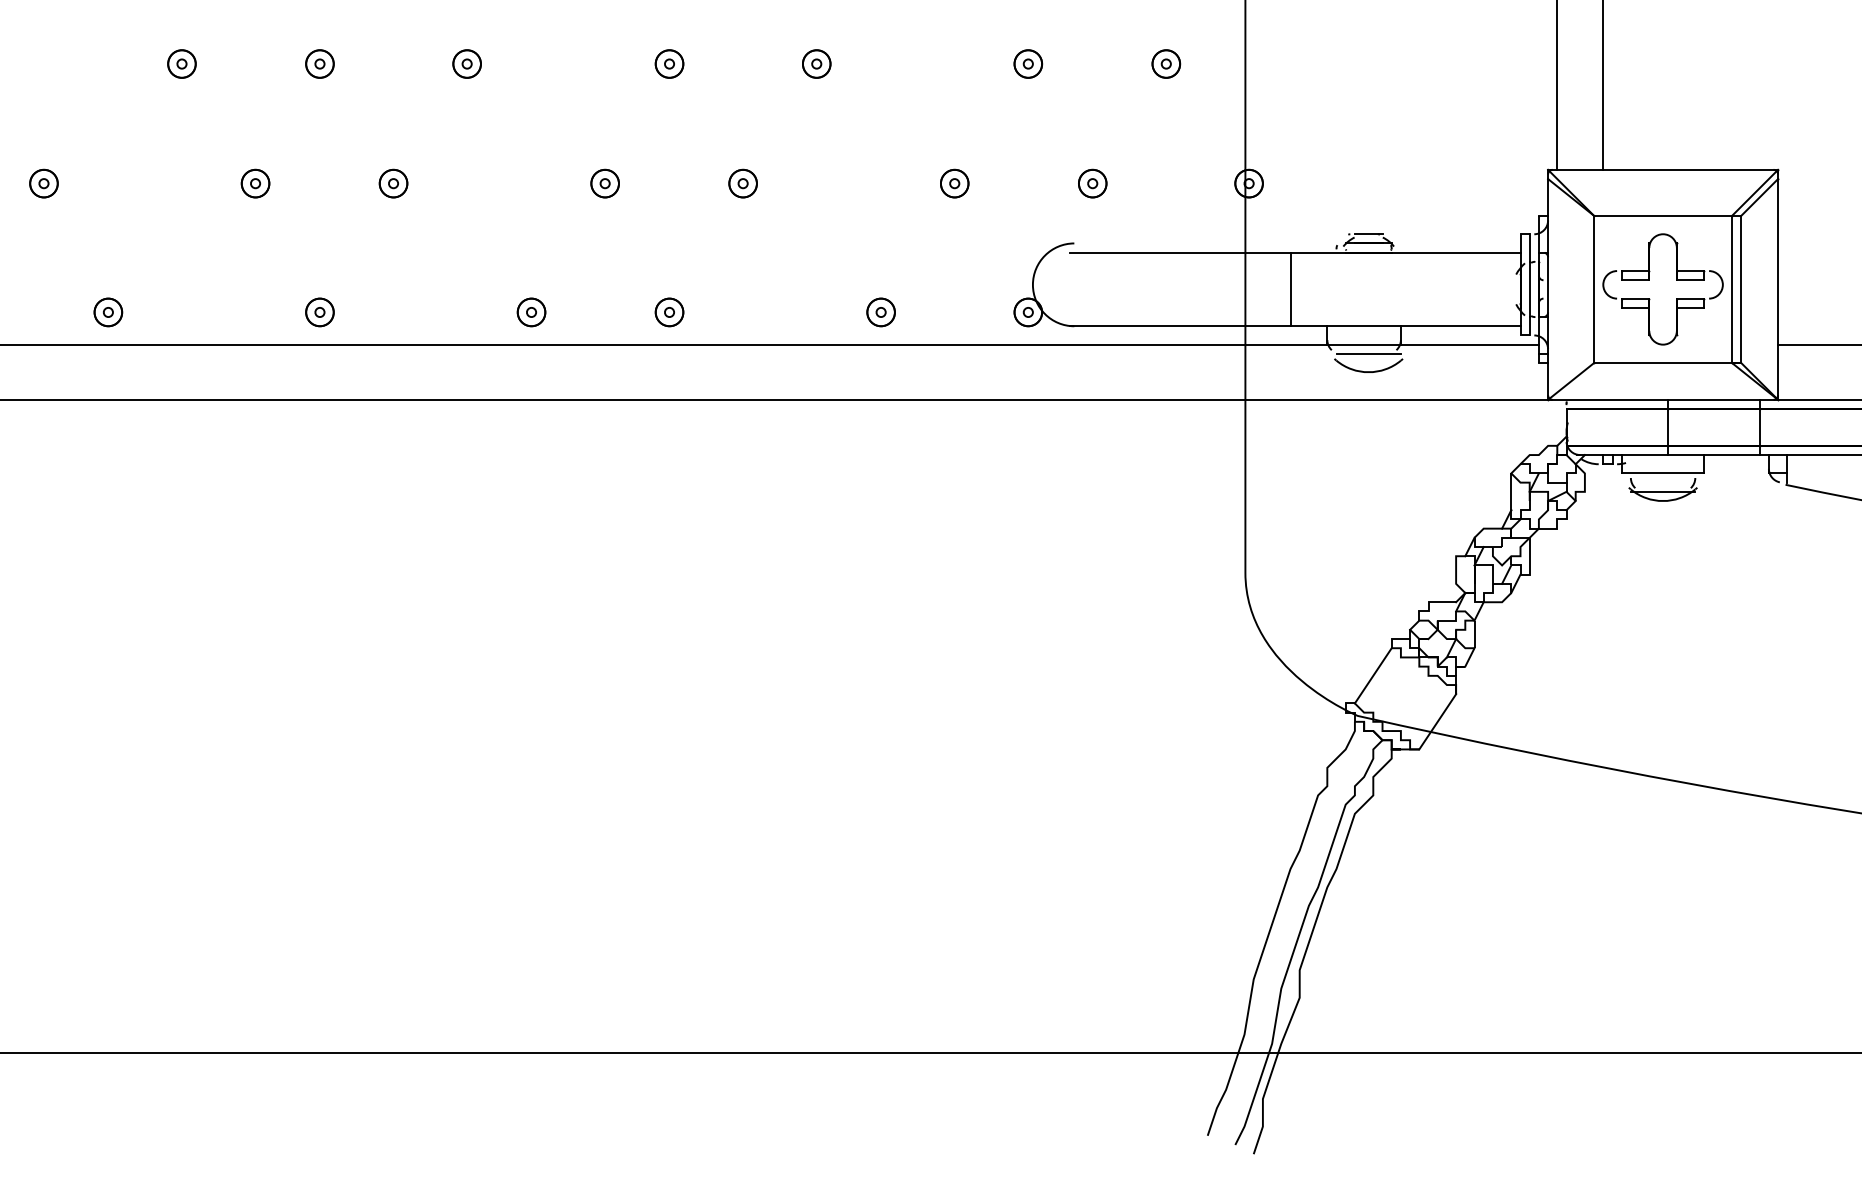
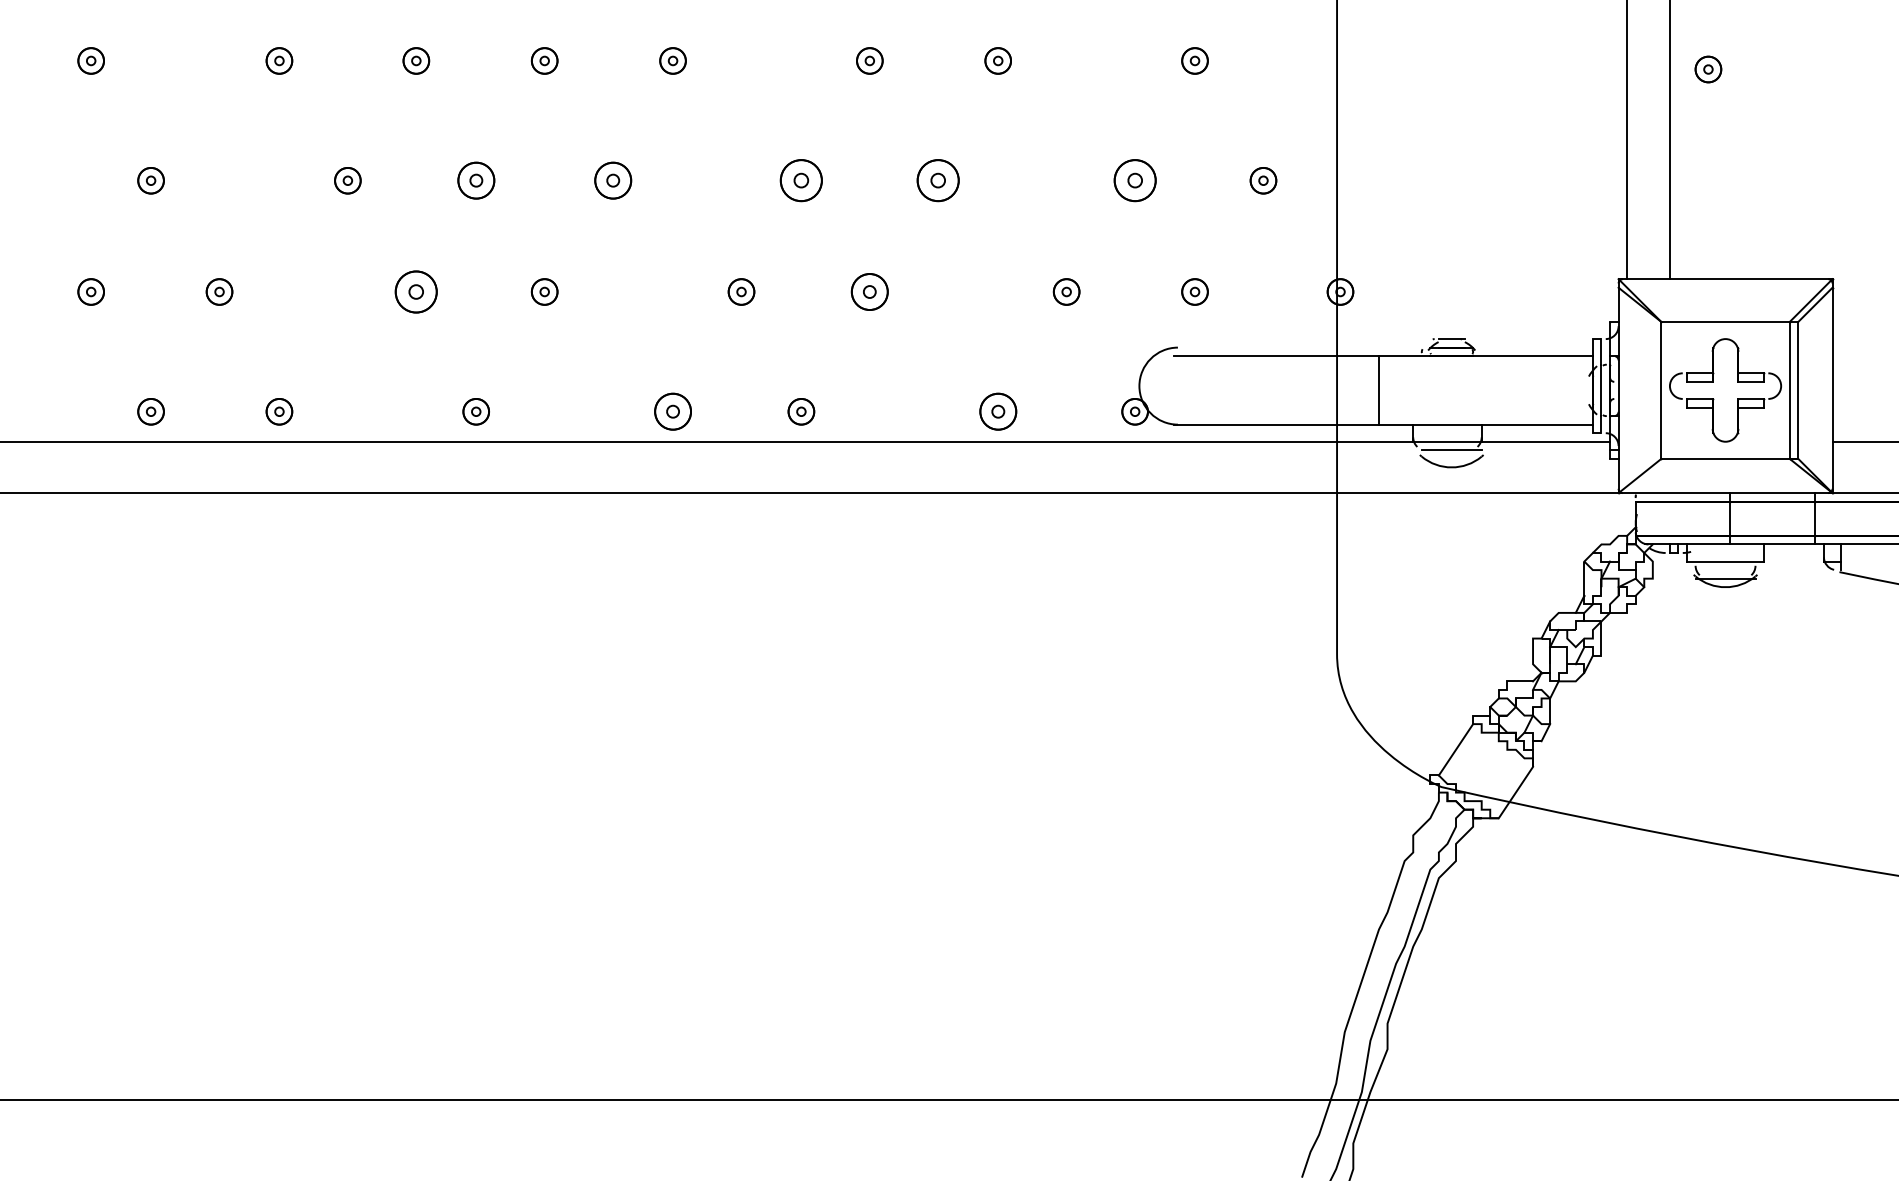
part: (319, 63) -> (475, 180), size x1.4
part: (466, 63) -> (612, 180), size x1.4
part: (669, 63) -> (801, 180), size x1.6
part: (816, 63) -> (938, 180), size x1.6
part: (1027, 63) -> (1134, 180), size x1.6
part: (255, 183) -> (416, 291), size x1.6
part: (742, 183) -> (869, 291), size x1.4
part: (530, 312) -> (672, 411), size x1.4
part: (880, 312) -> (997, 411), size x1.4

